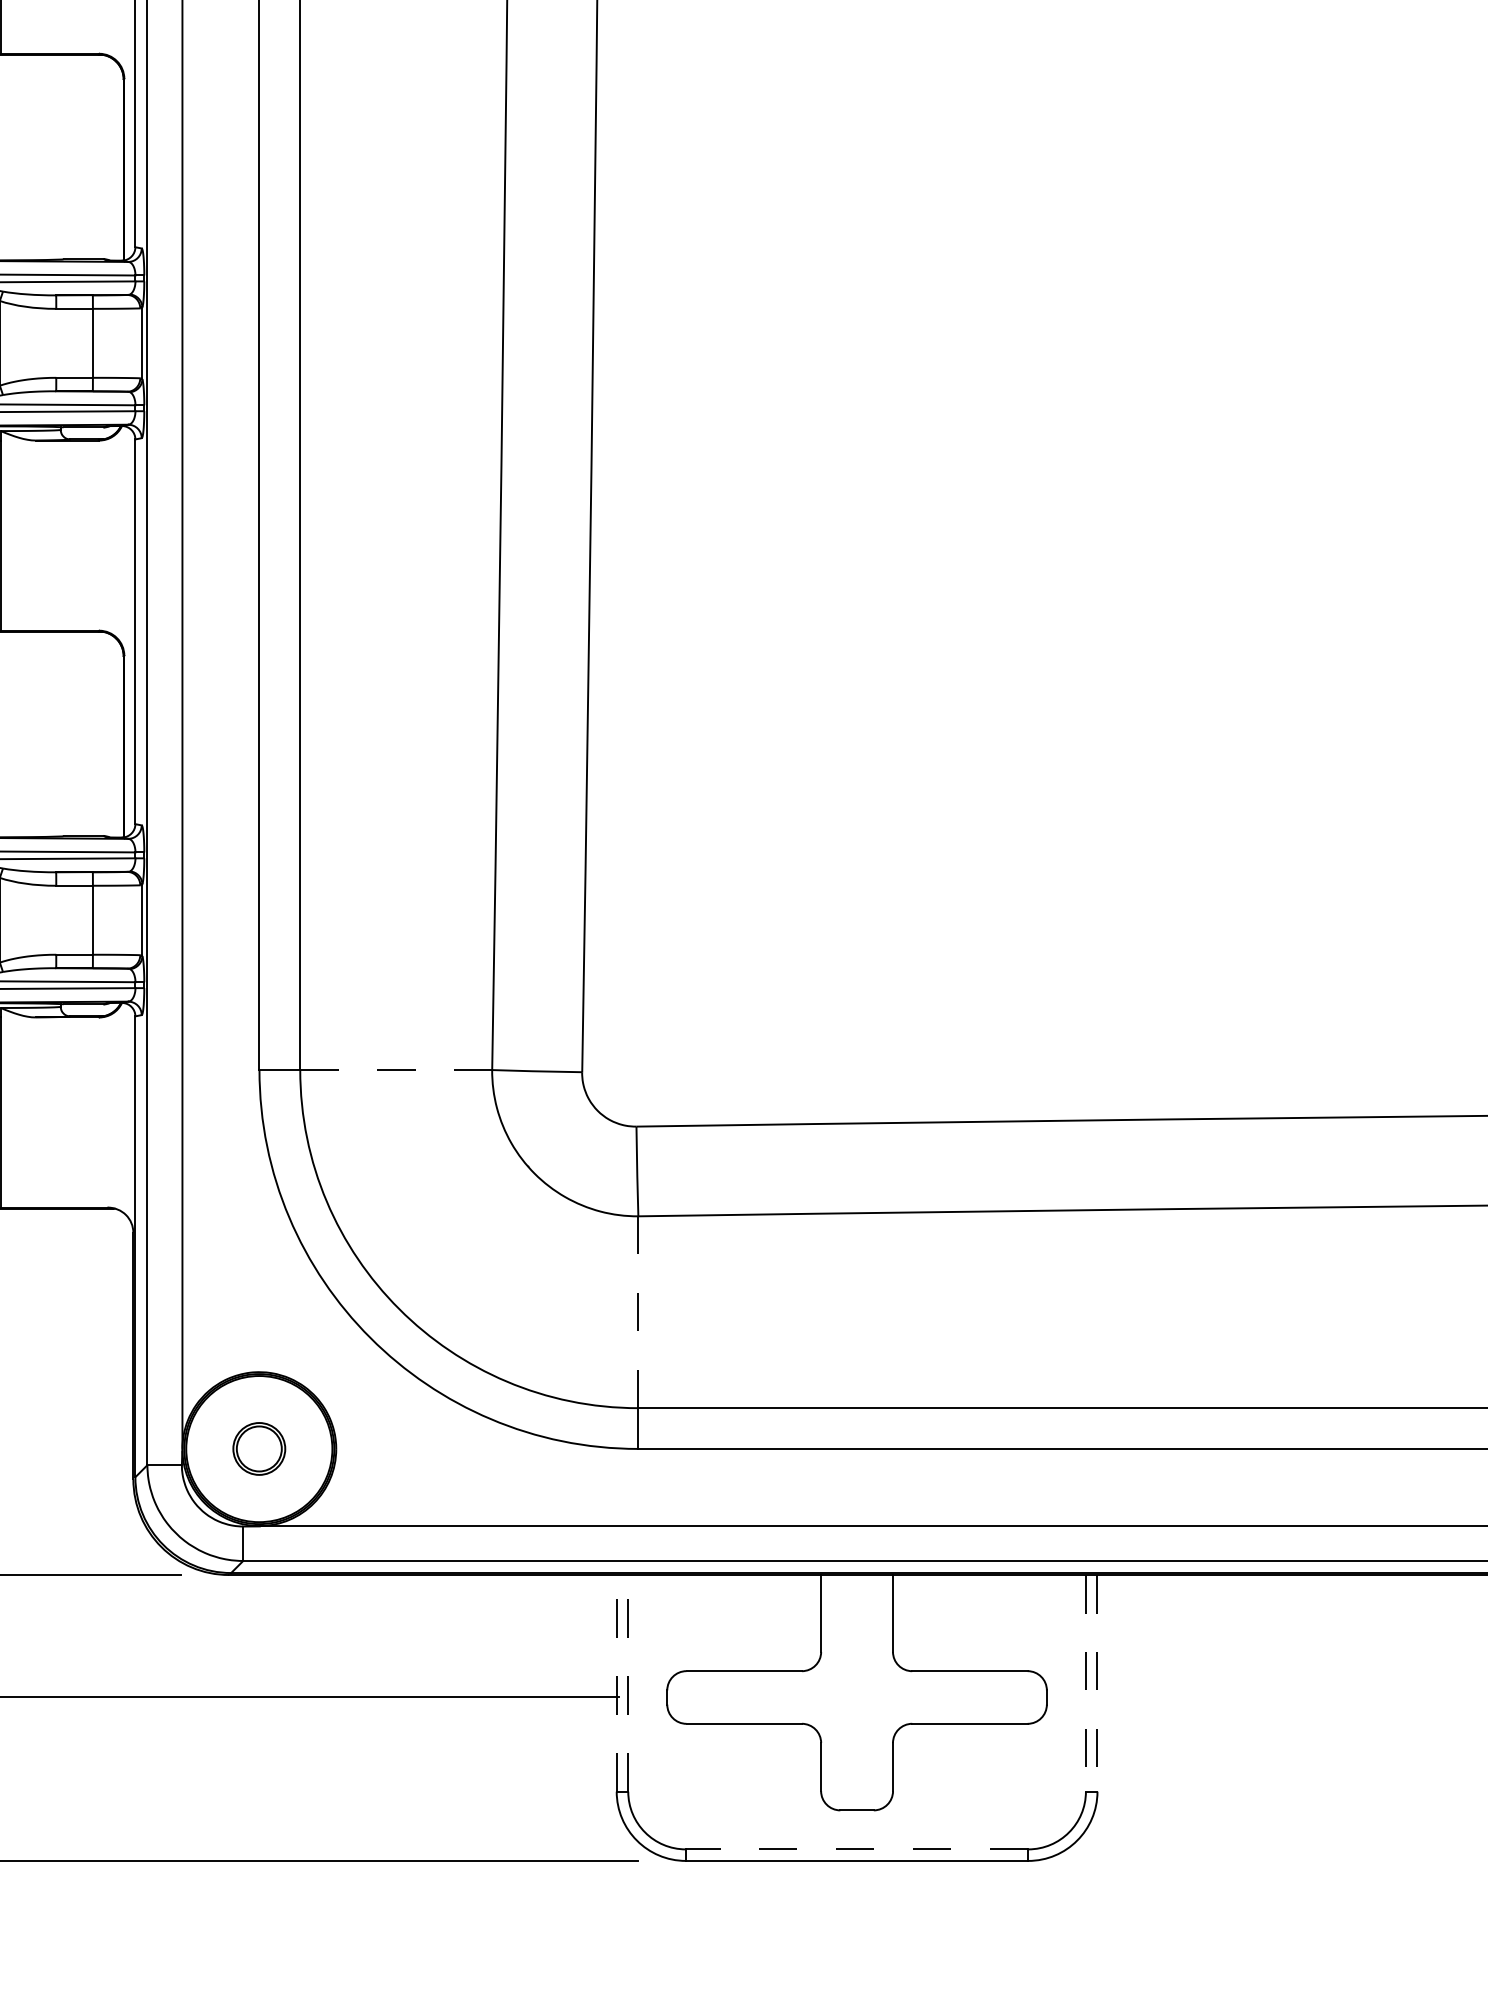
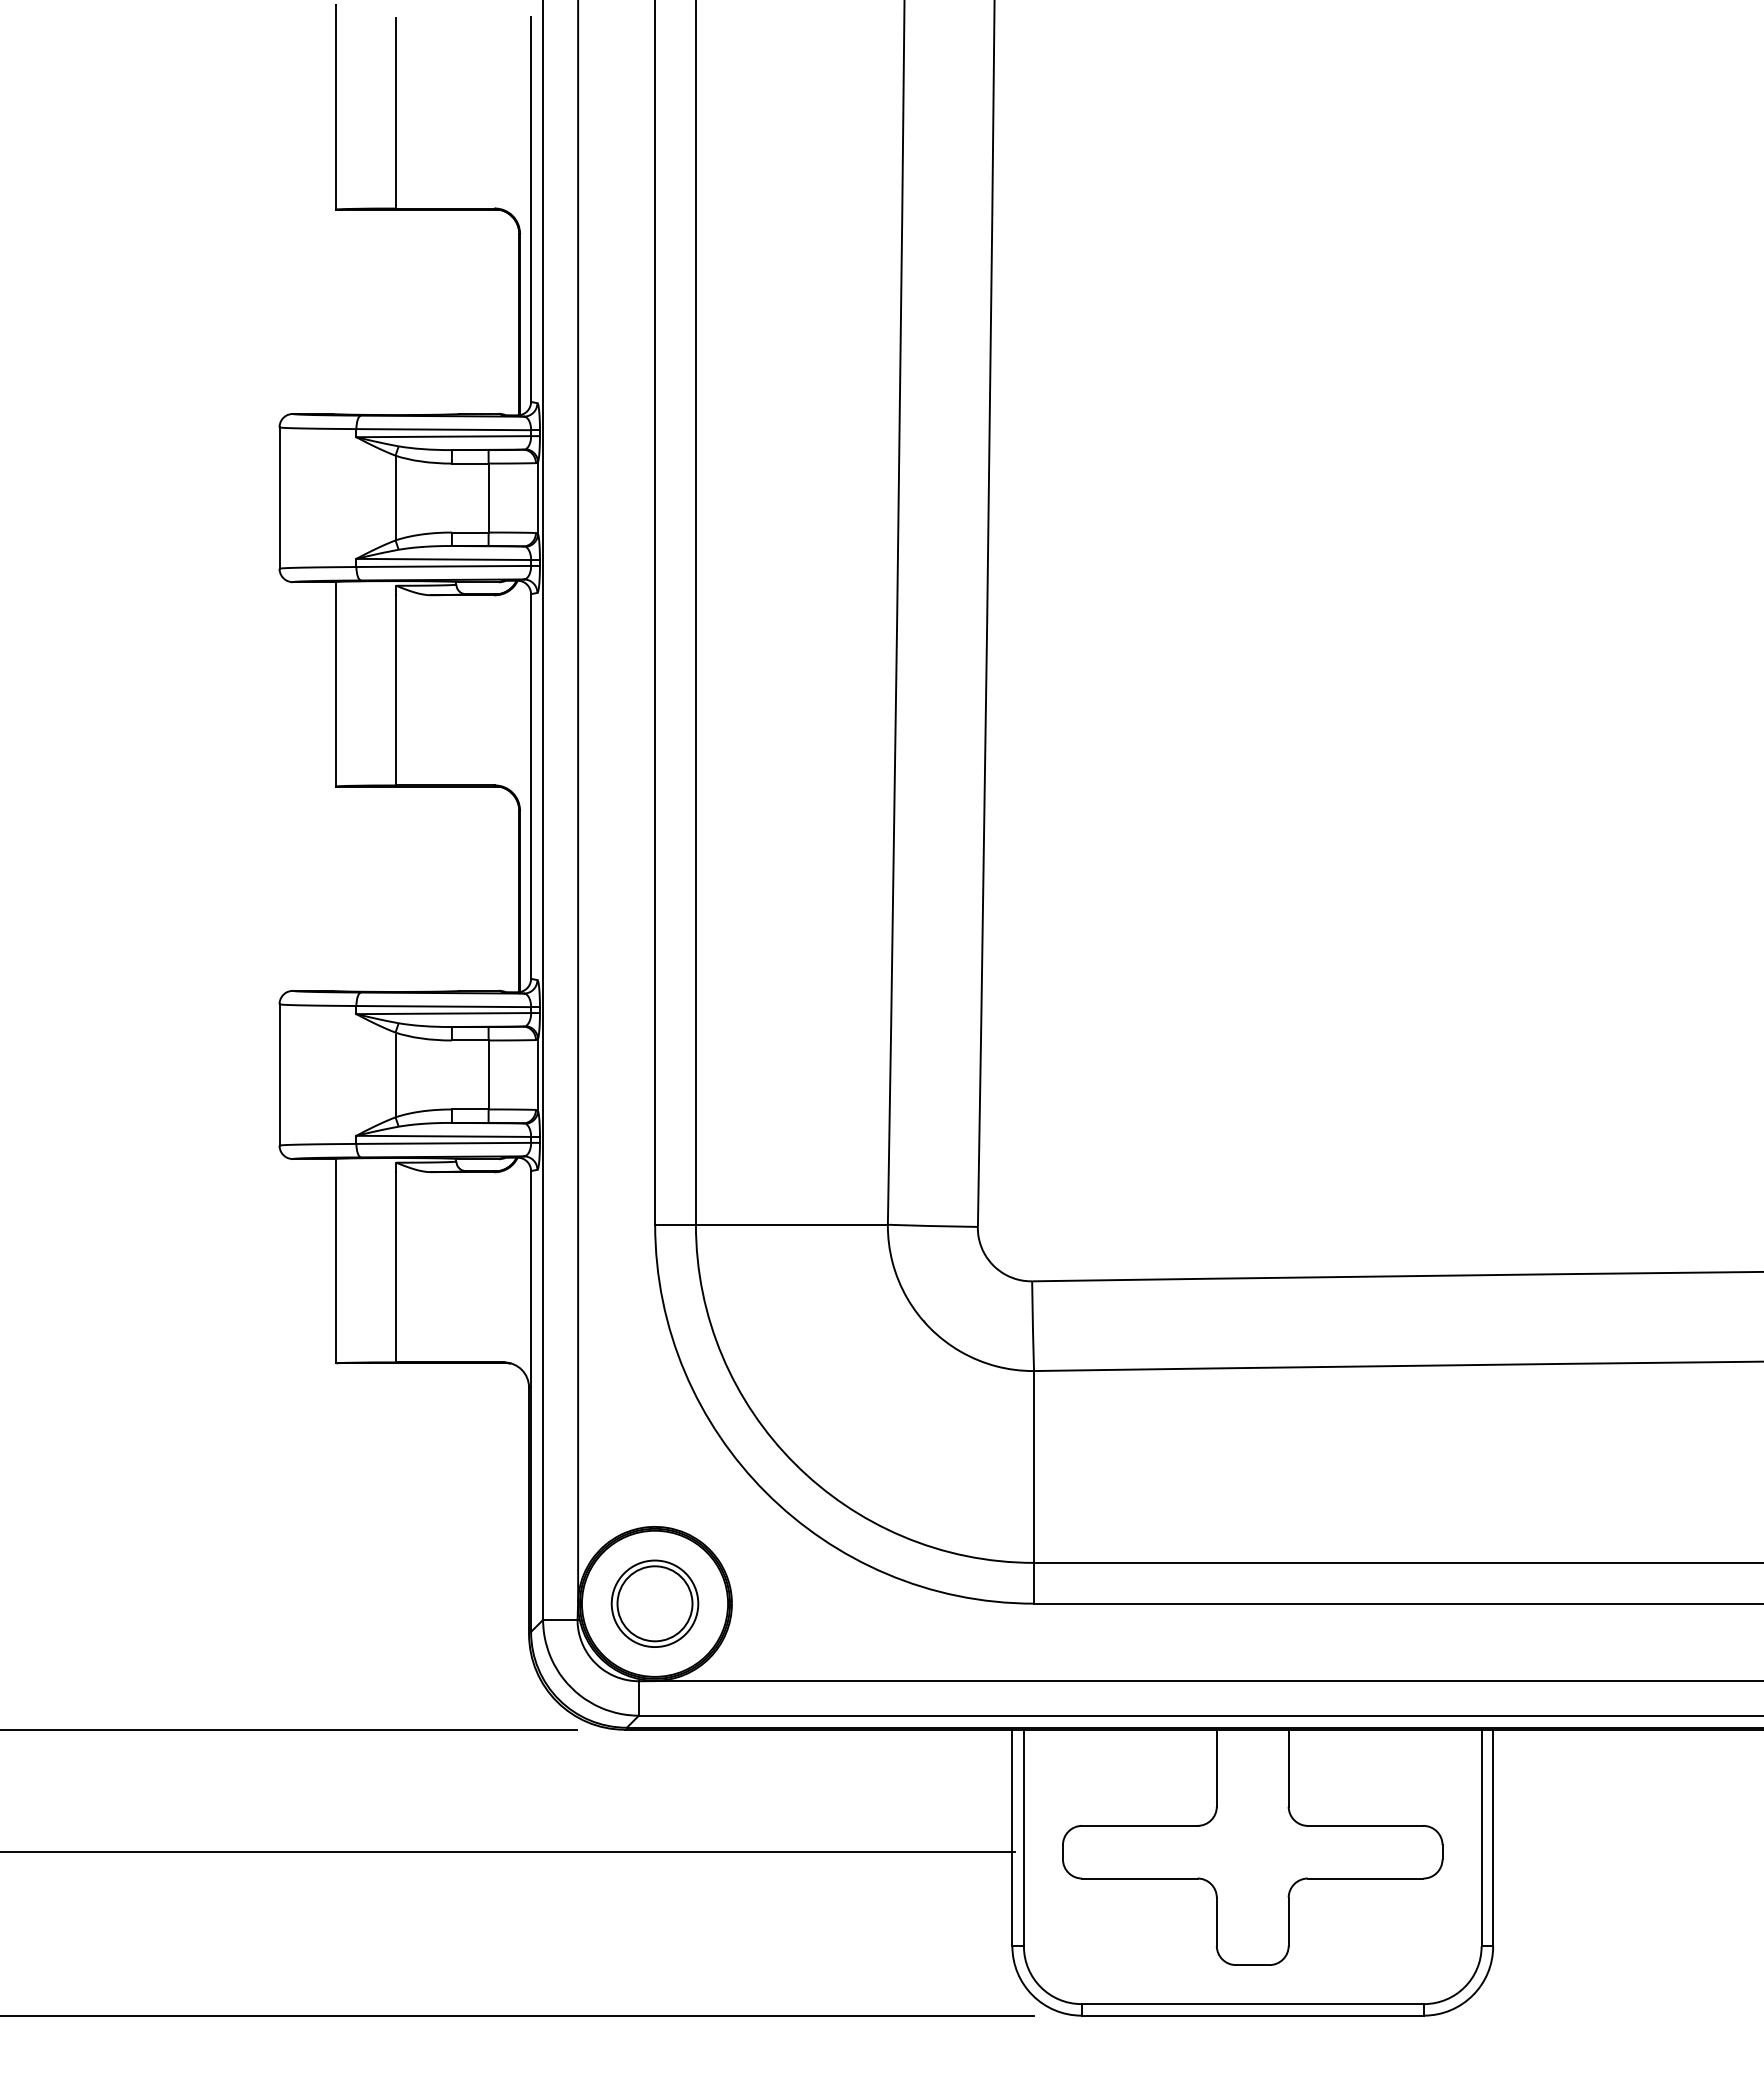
line: (395, 1069) -> (791, 1224), dashed -> solid
line: (638, 1311) -> (1034, 1466), dashed -> solid
part: (258, 1448) -> (654, 1603), size x1.67
line: (616, 1682) -> (1012, 1837), dashed -> solid
line: (627, 1682) -> (1023, 1837), dashed -> solid
line: (1085, 1683) -> (1481, 1838), dashed -> solid
line: (1097, 1683) -> (1493, 1838), dashed -> solid
line: (856, 1849) -> (1252, 2004), dashed -> solid

